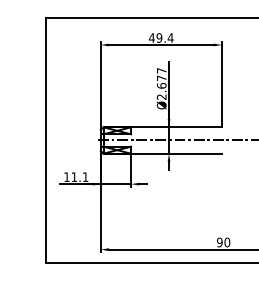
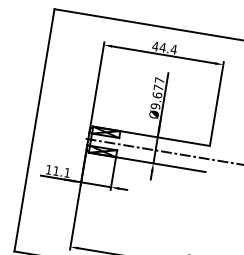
text: (159, 37) -> (163, 47), 49.4 -> 44.4
text: (161, 96) -> (155, 105), Ø2.677 -> Ø9.677

